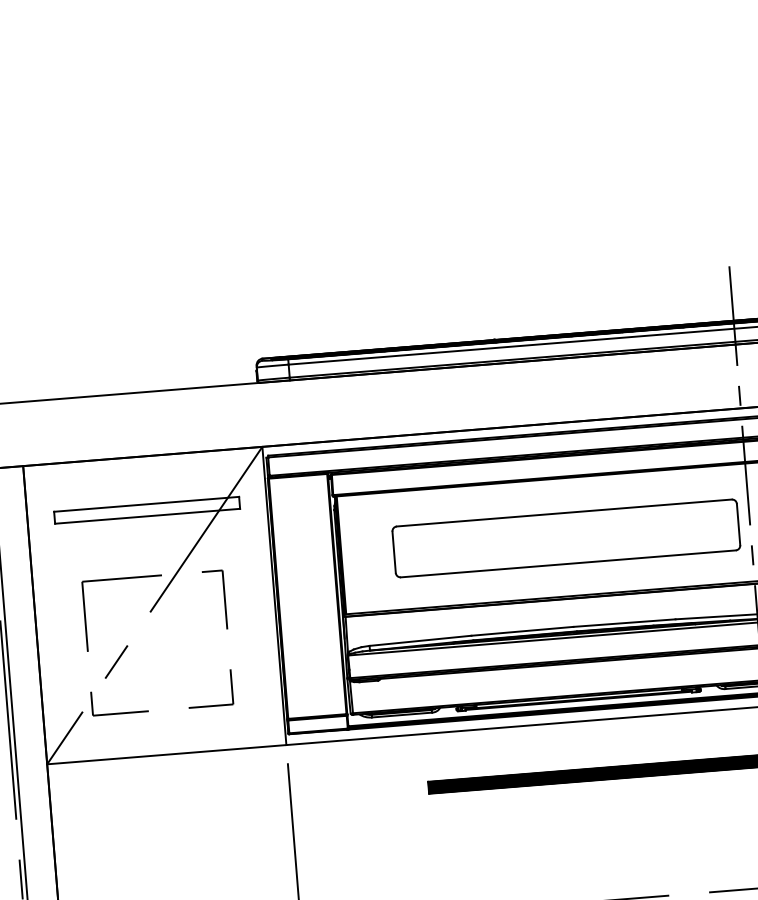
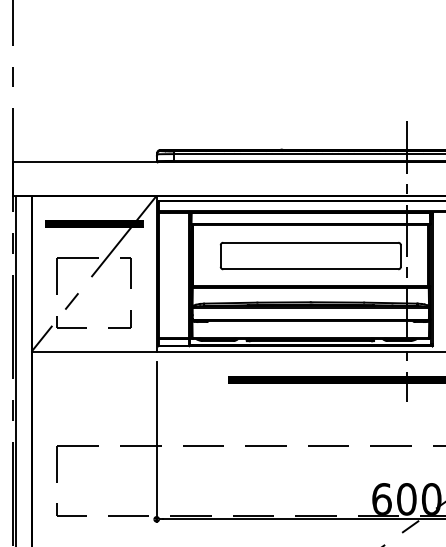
hatch: (145, 509) -> (93, 223), added

